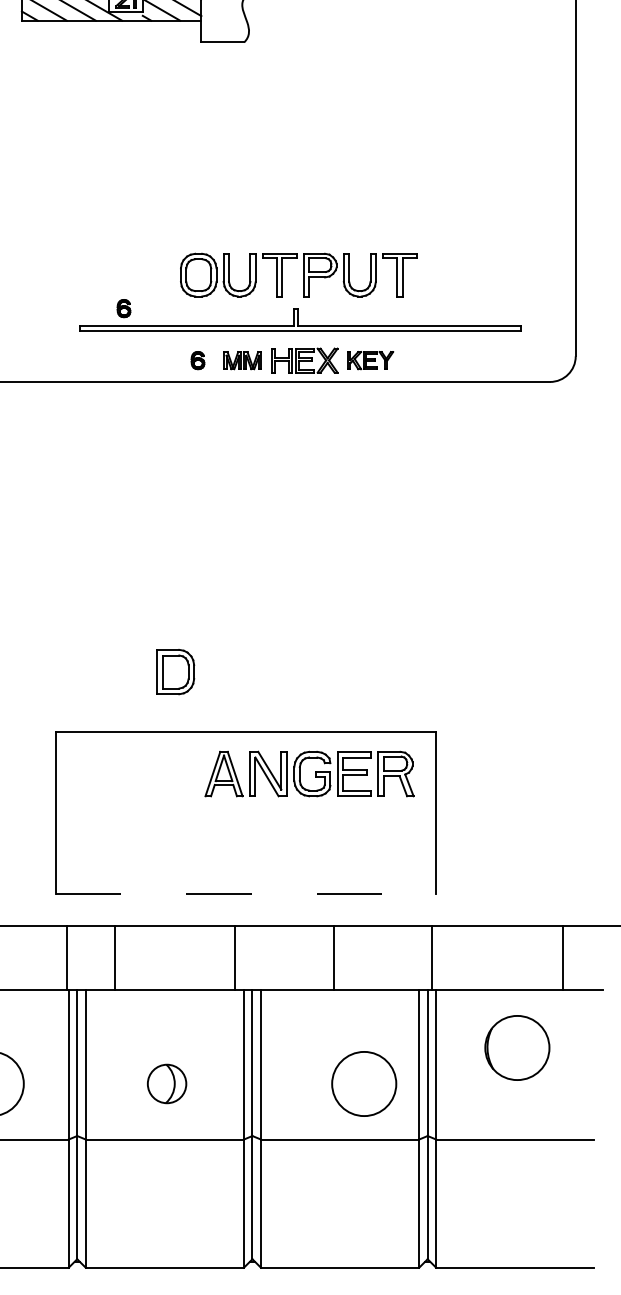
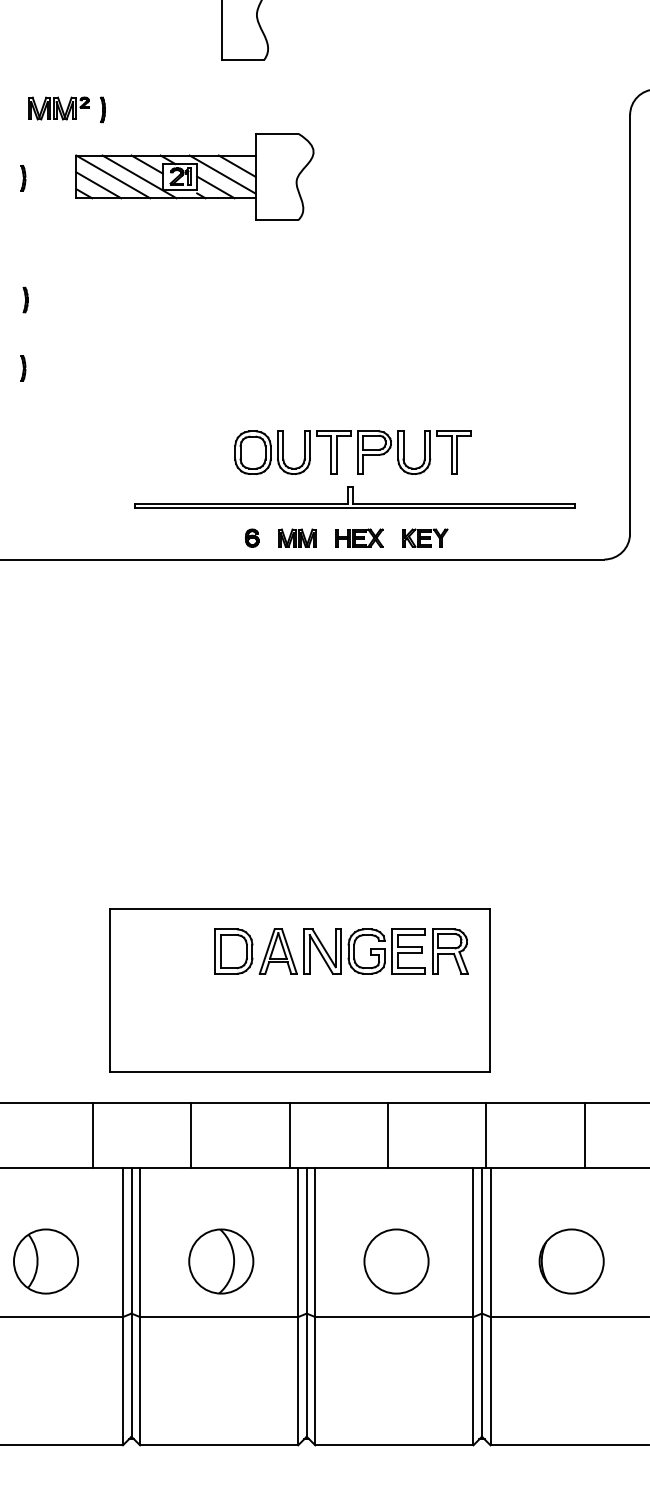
part: (124, 307) -> (178, 485), removed
part: (305, 359) -> (359, 537), size x0.71
part: (175, 671) -> (233, 951), moved
line: (246, 893) -> (300, 1071), dashed -> solid
line: (67, 957) -> (93, 1135), moved
line: (115, 957) -> (191, 1135), moved
line: (563, 957) -> (584, 1135), moved
part: (517, 1047) -> (571, 1261), moved
part: (167, 1083) -> (221, 1261), size x1.67
circle: (364, 1083) -> (396, 1261), moved

